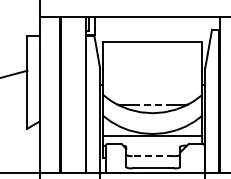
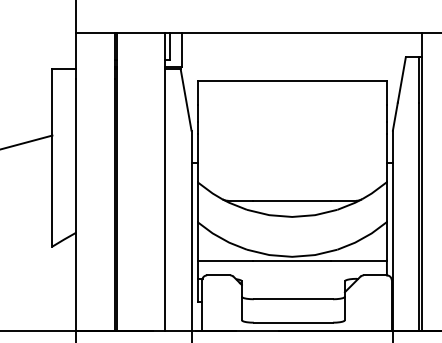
line: (152, 104) -> (291, 200), dashed -> solid
line: (153, 156) -> (293, 299), dashed -> solid

